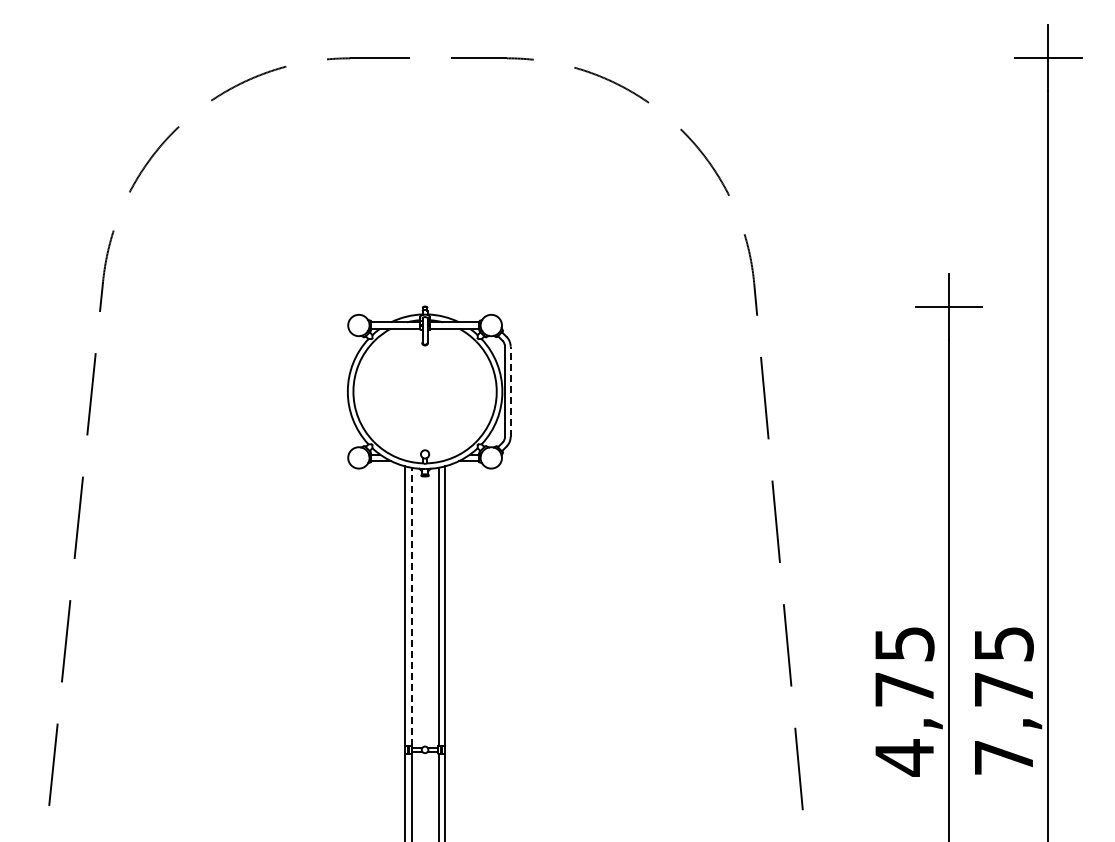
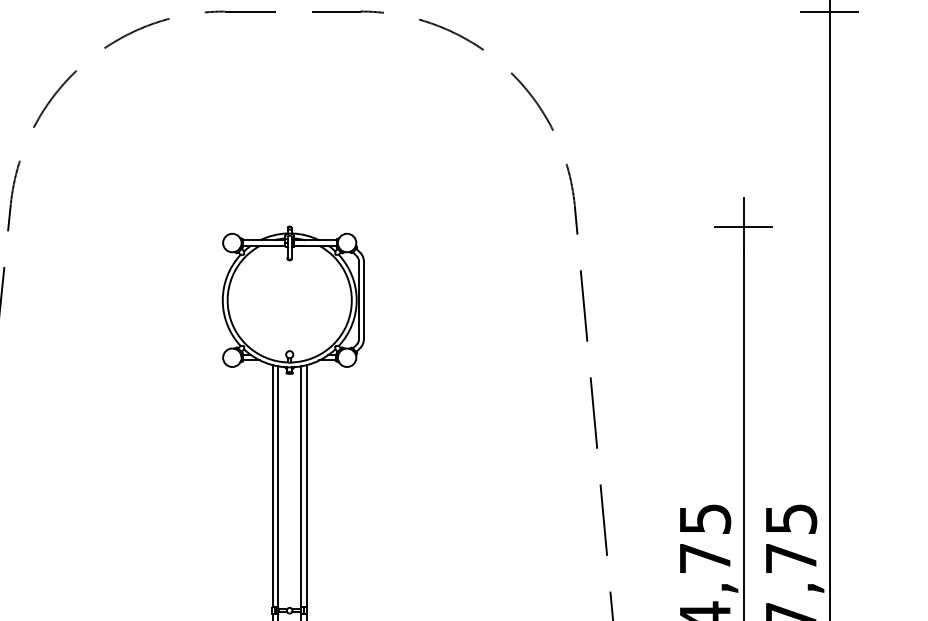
line: (510, 391) -> (363, 300), dashed -> solid
line: (411, 606) -> (277, 486), dashed -> solid

